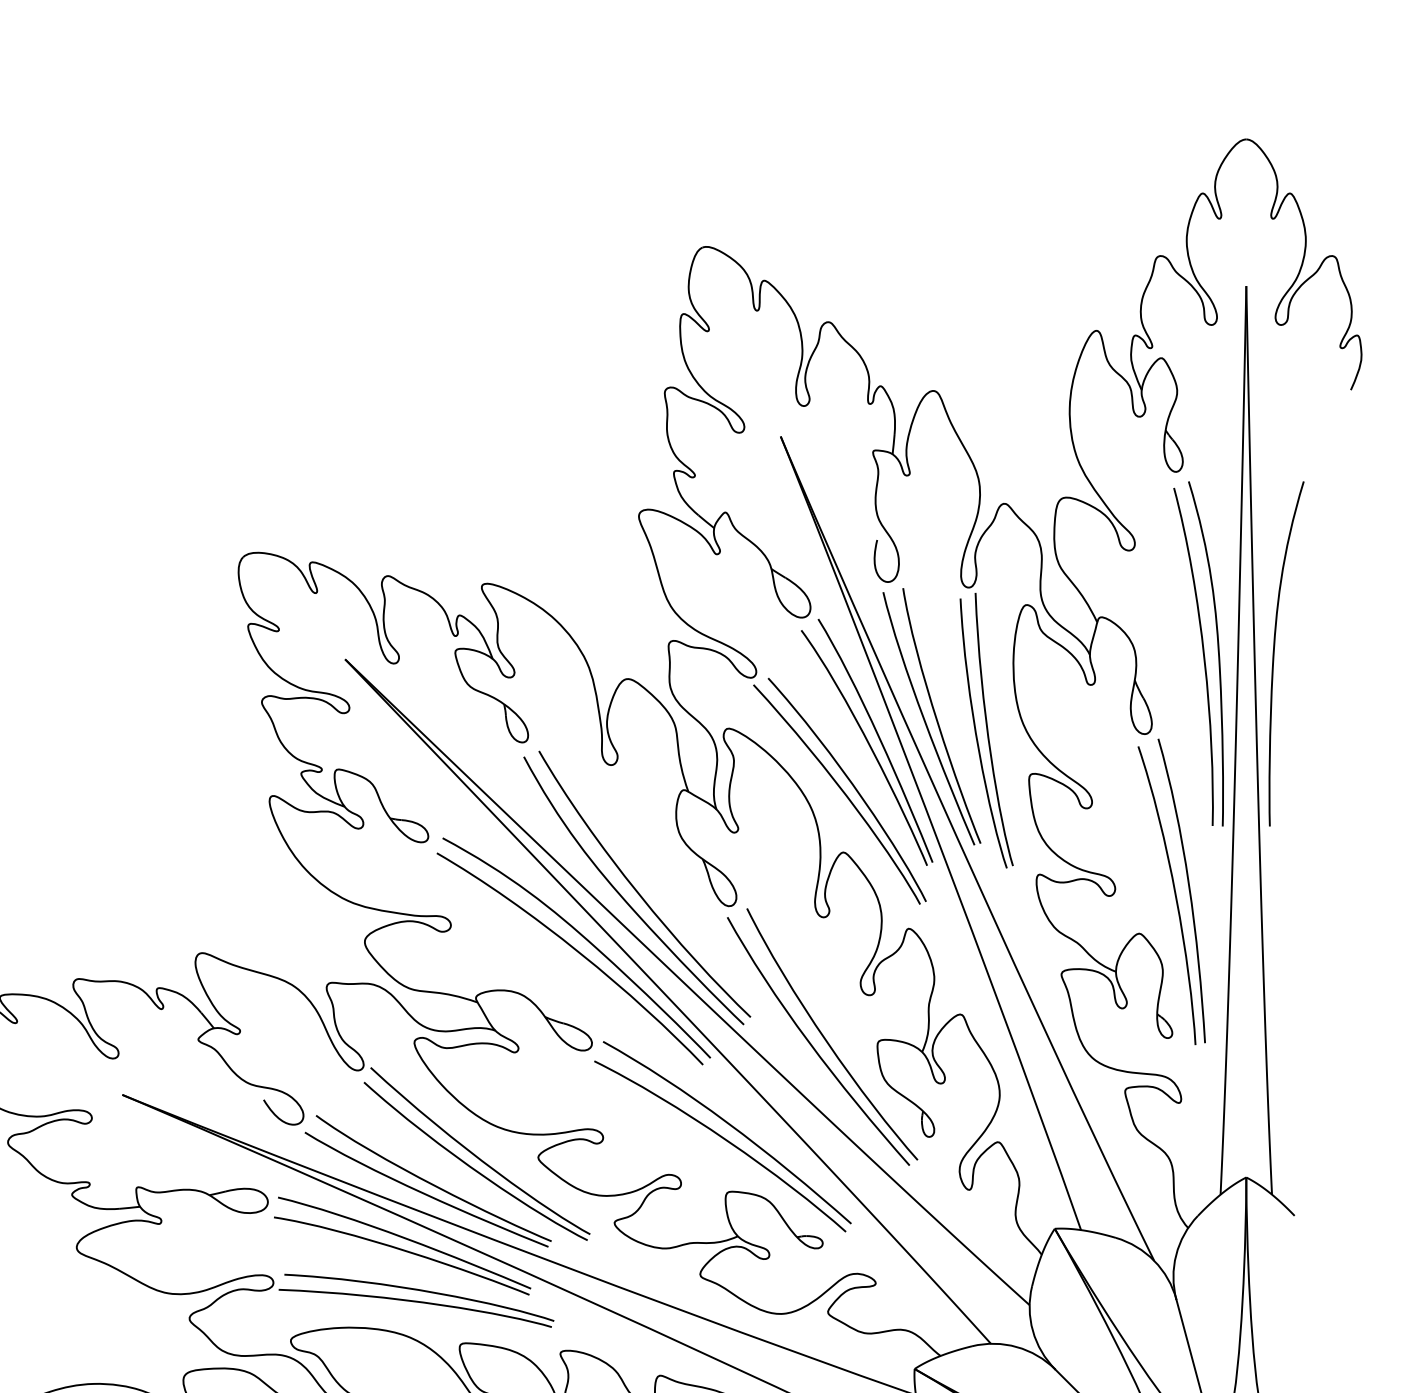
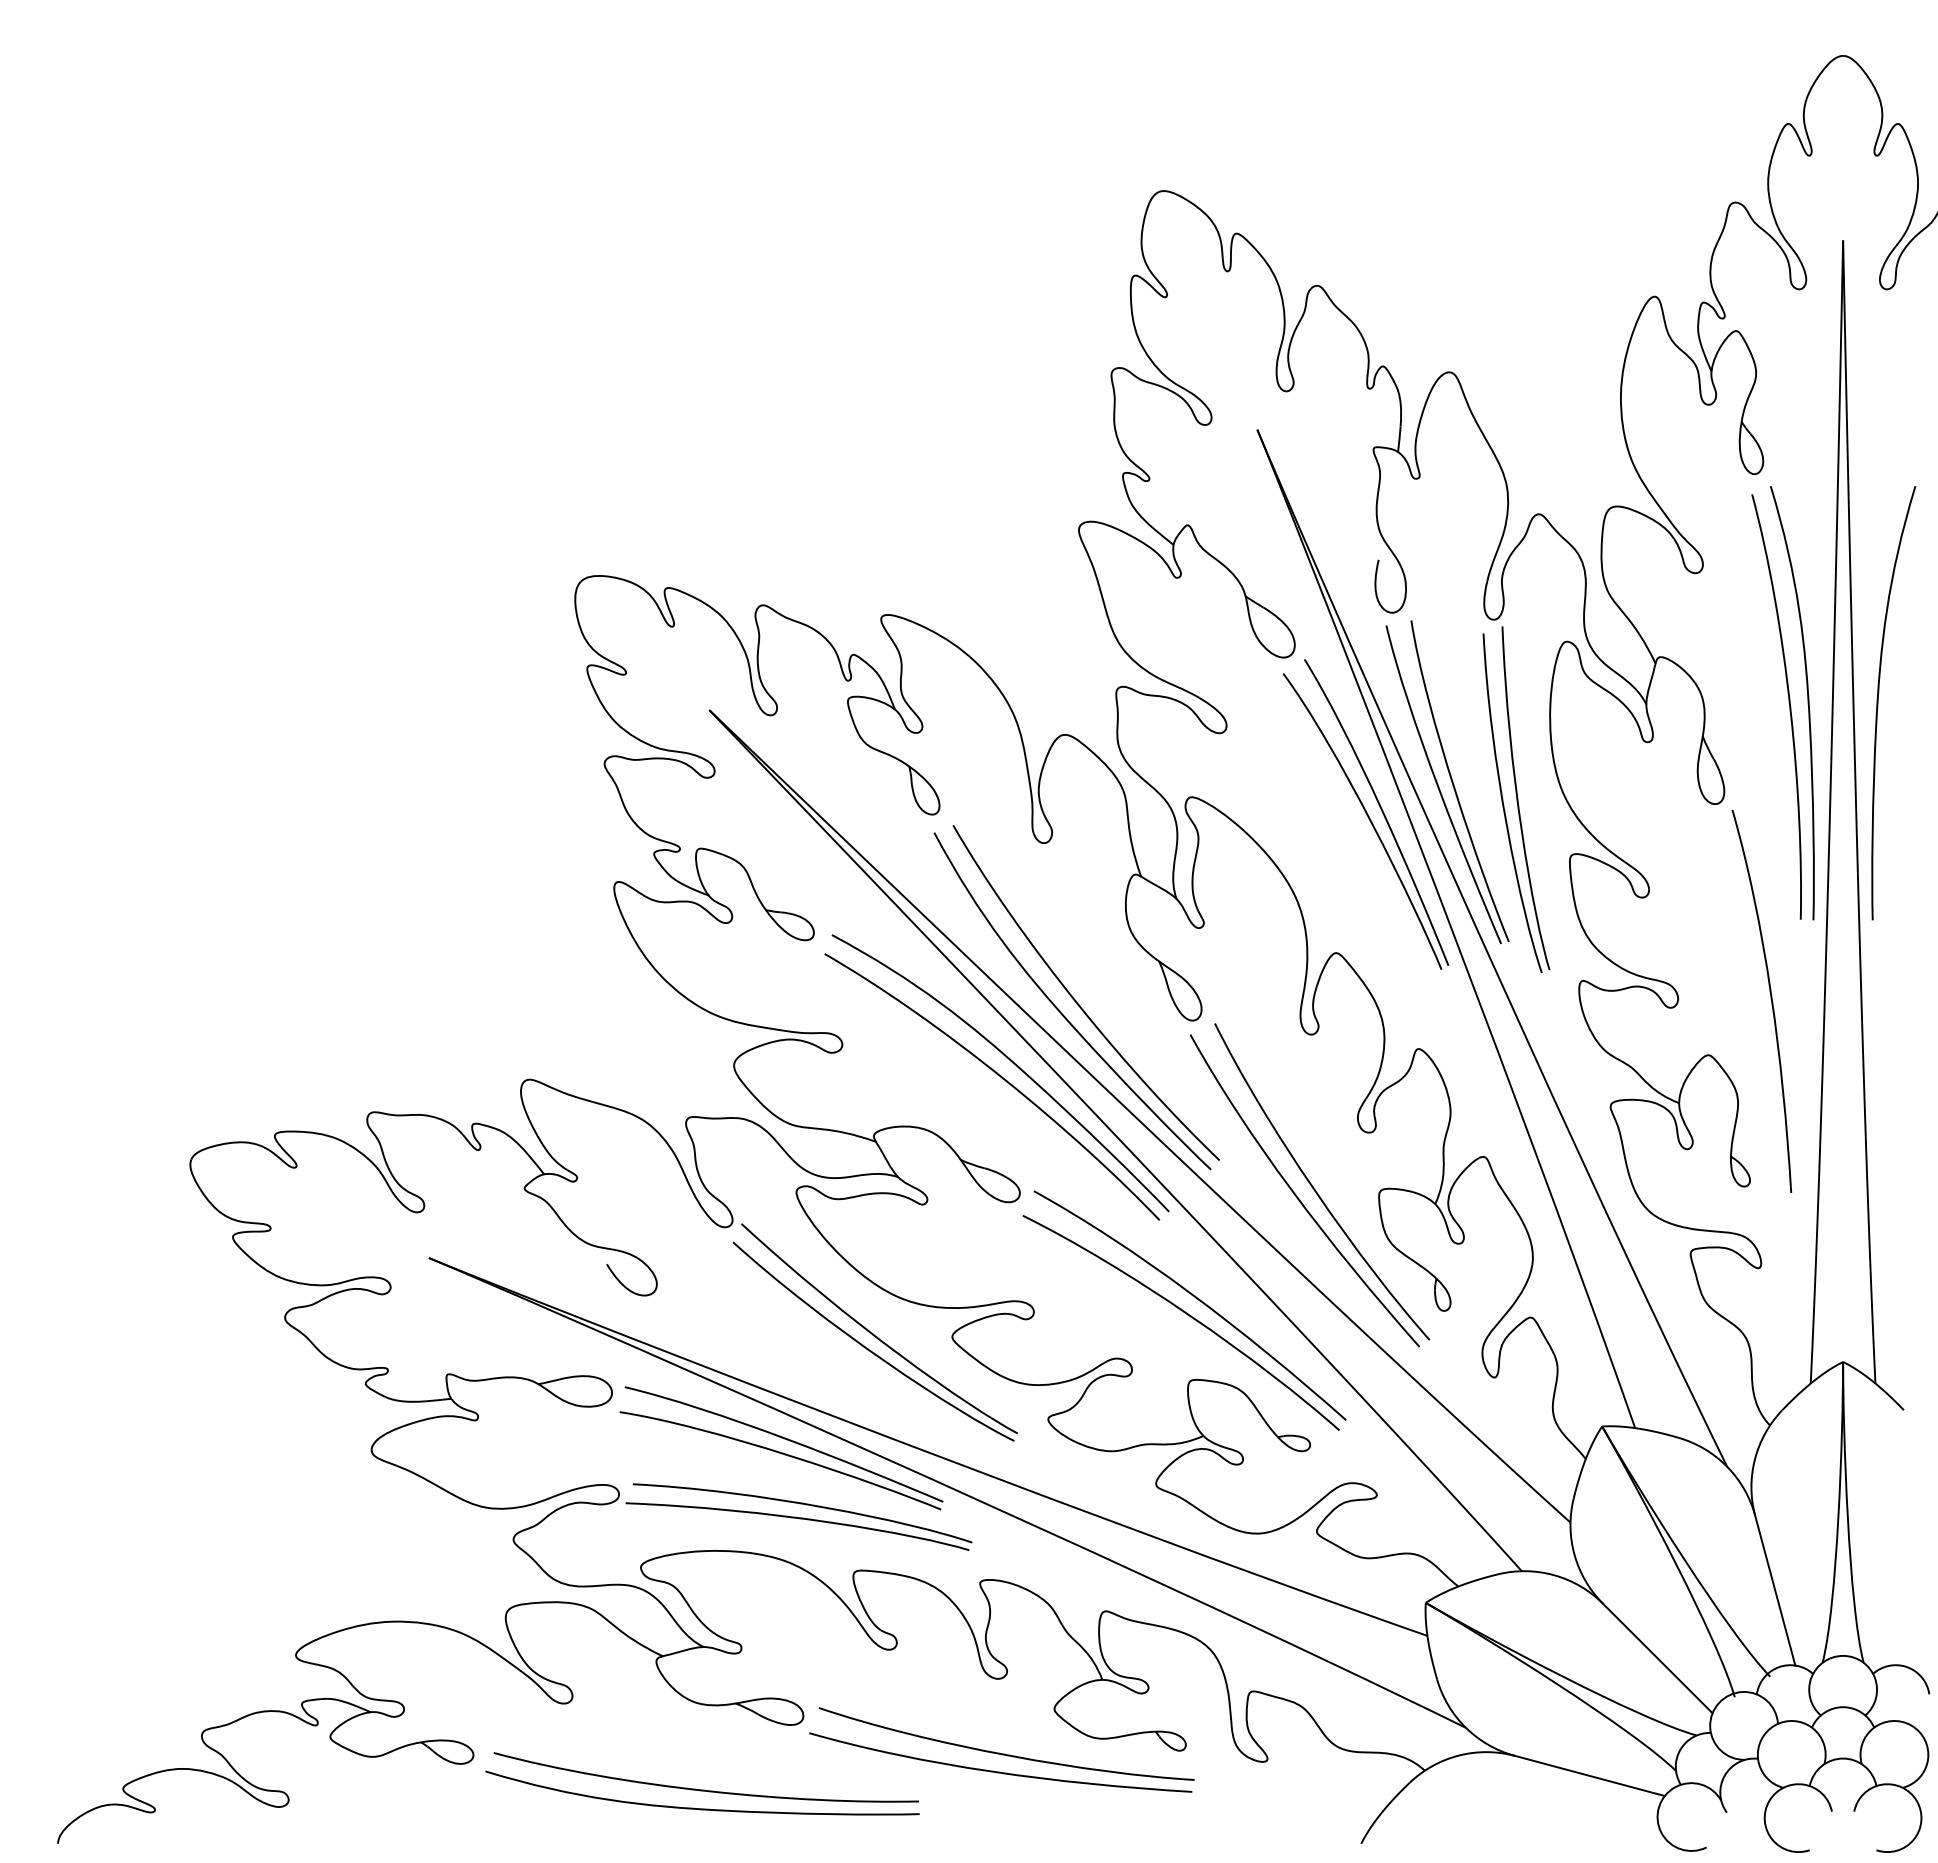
part: (839, 790) -> (1331, 875), removed
curve: (1174, 892) -> (1752, 1003), removed
part: (427, 1181) -> (813, 1366), removed

